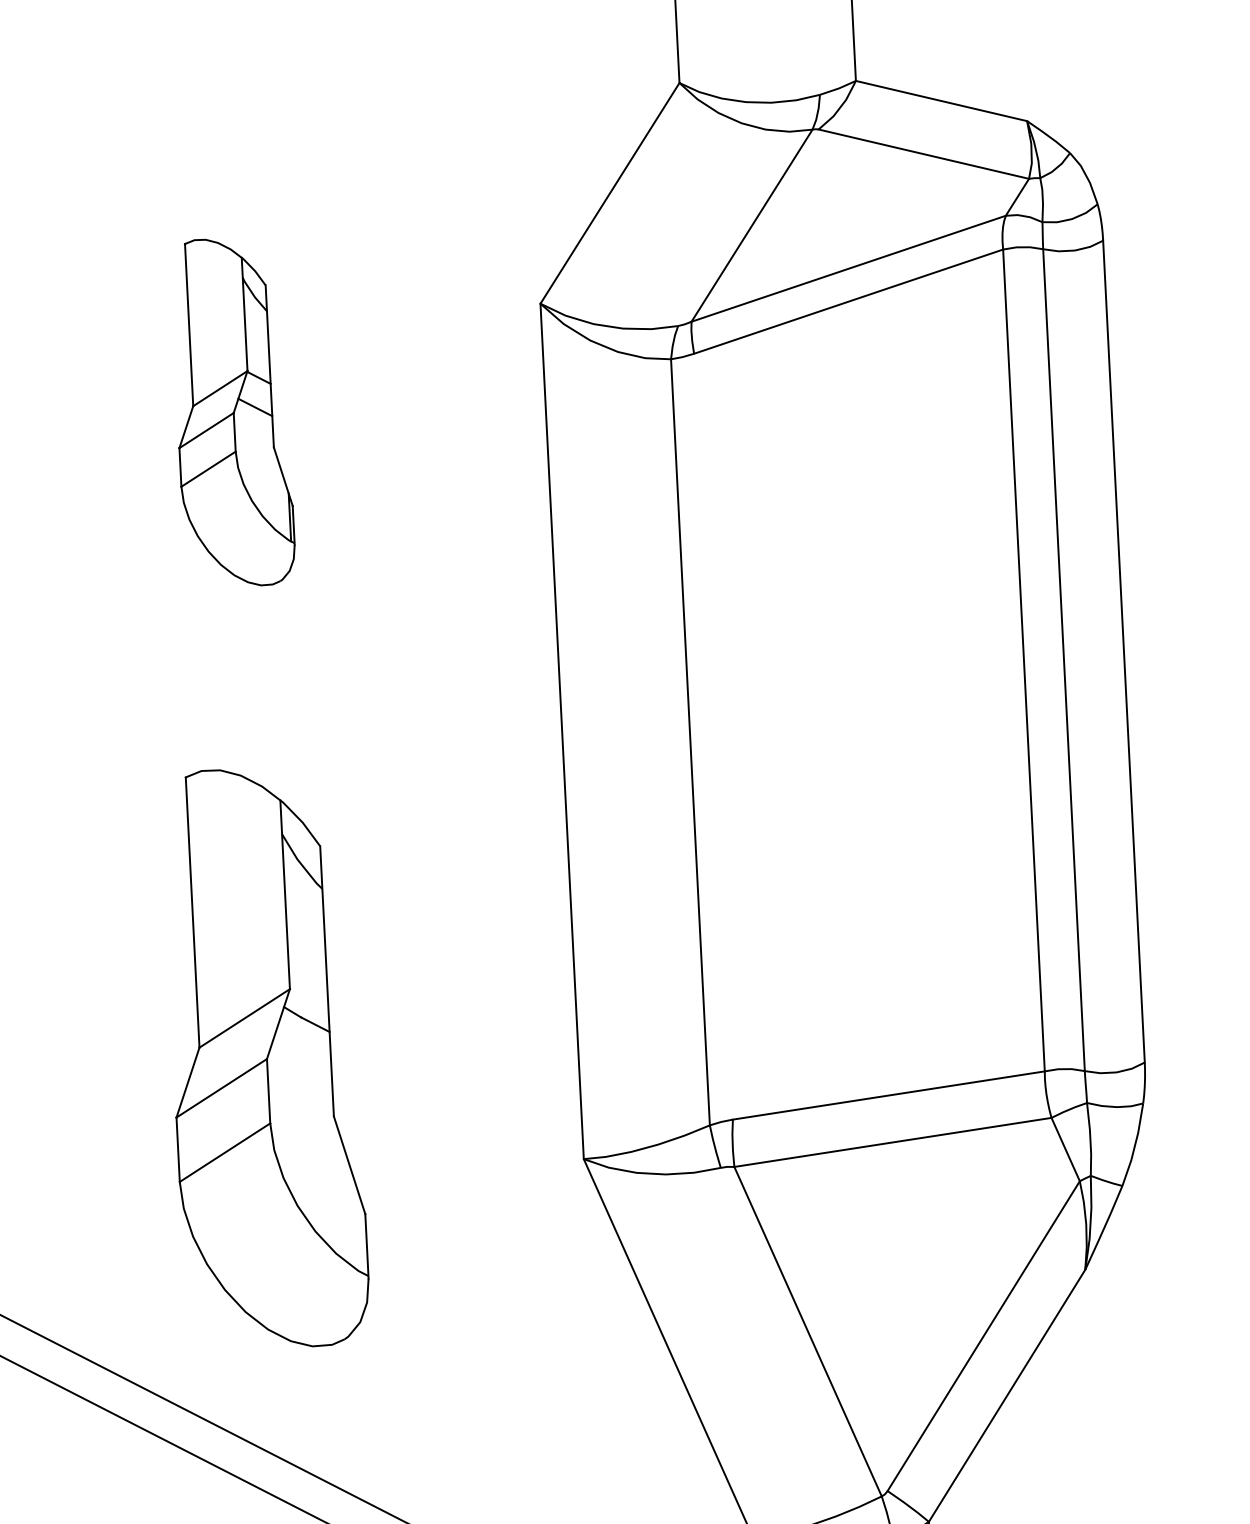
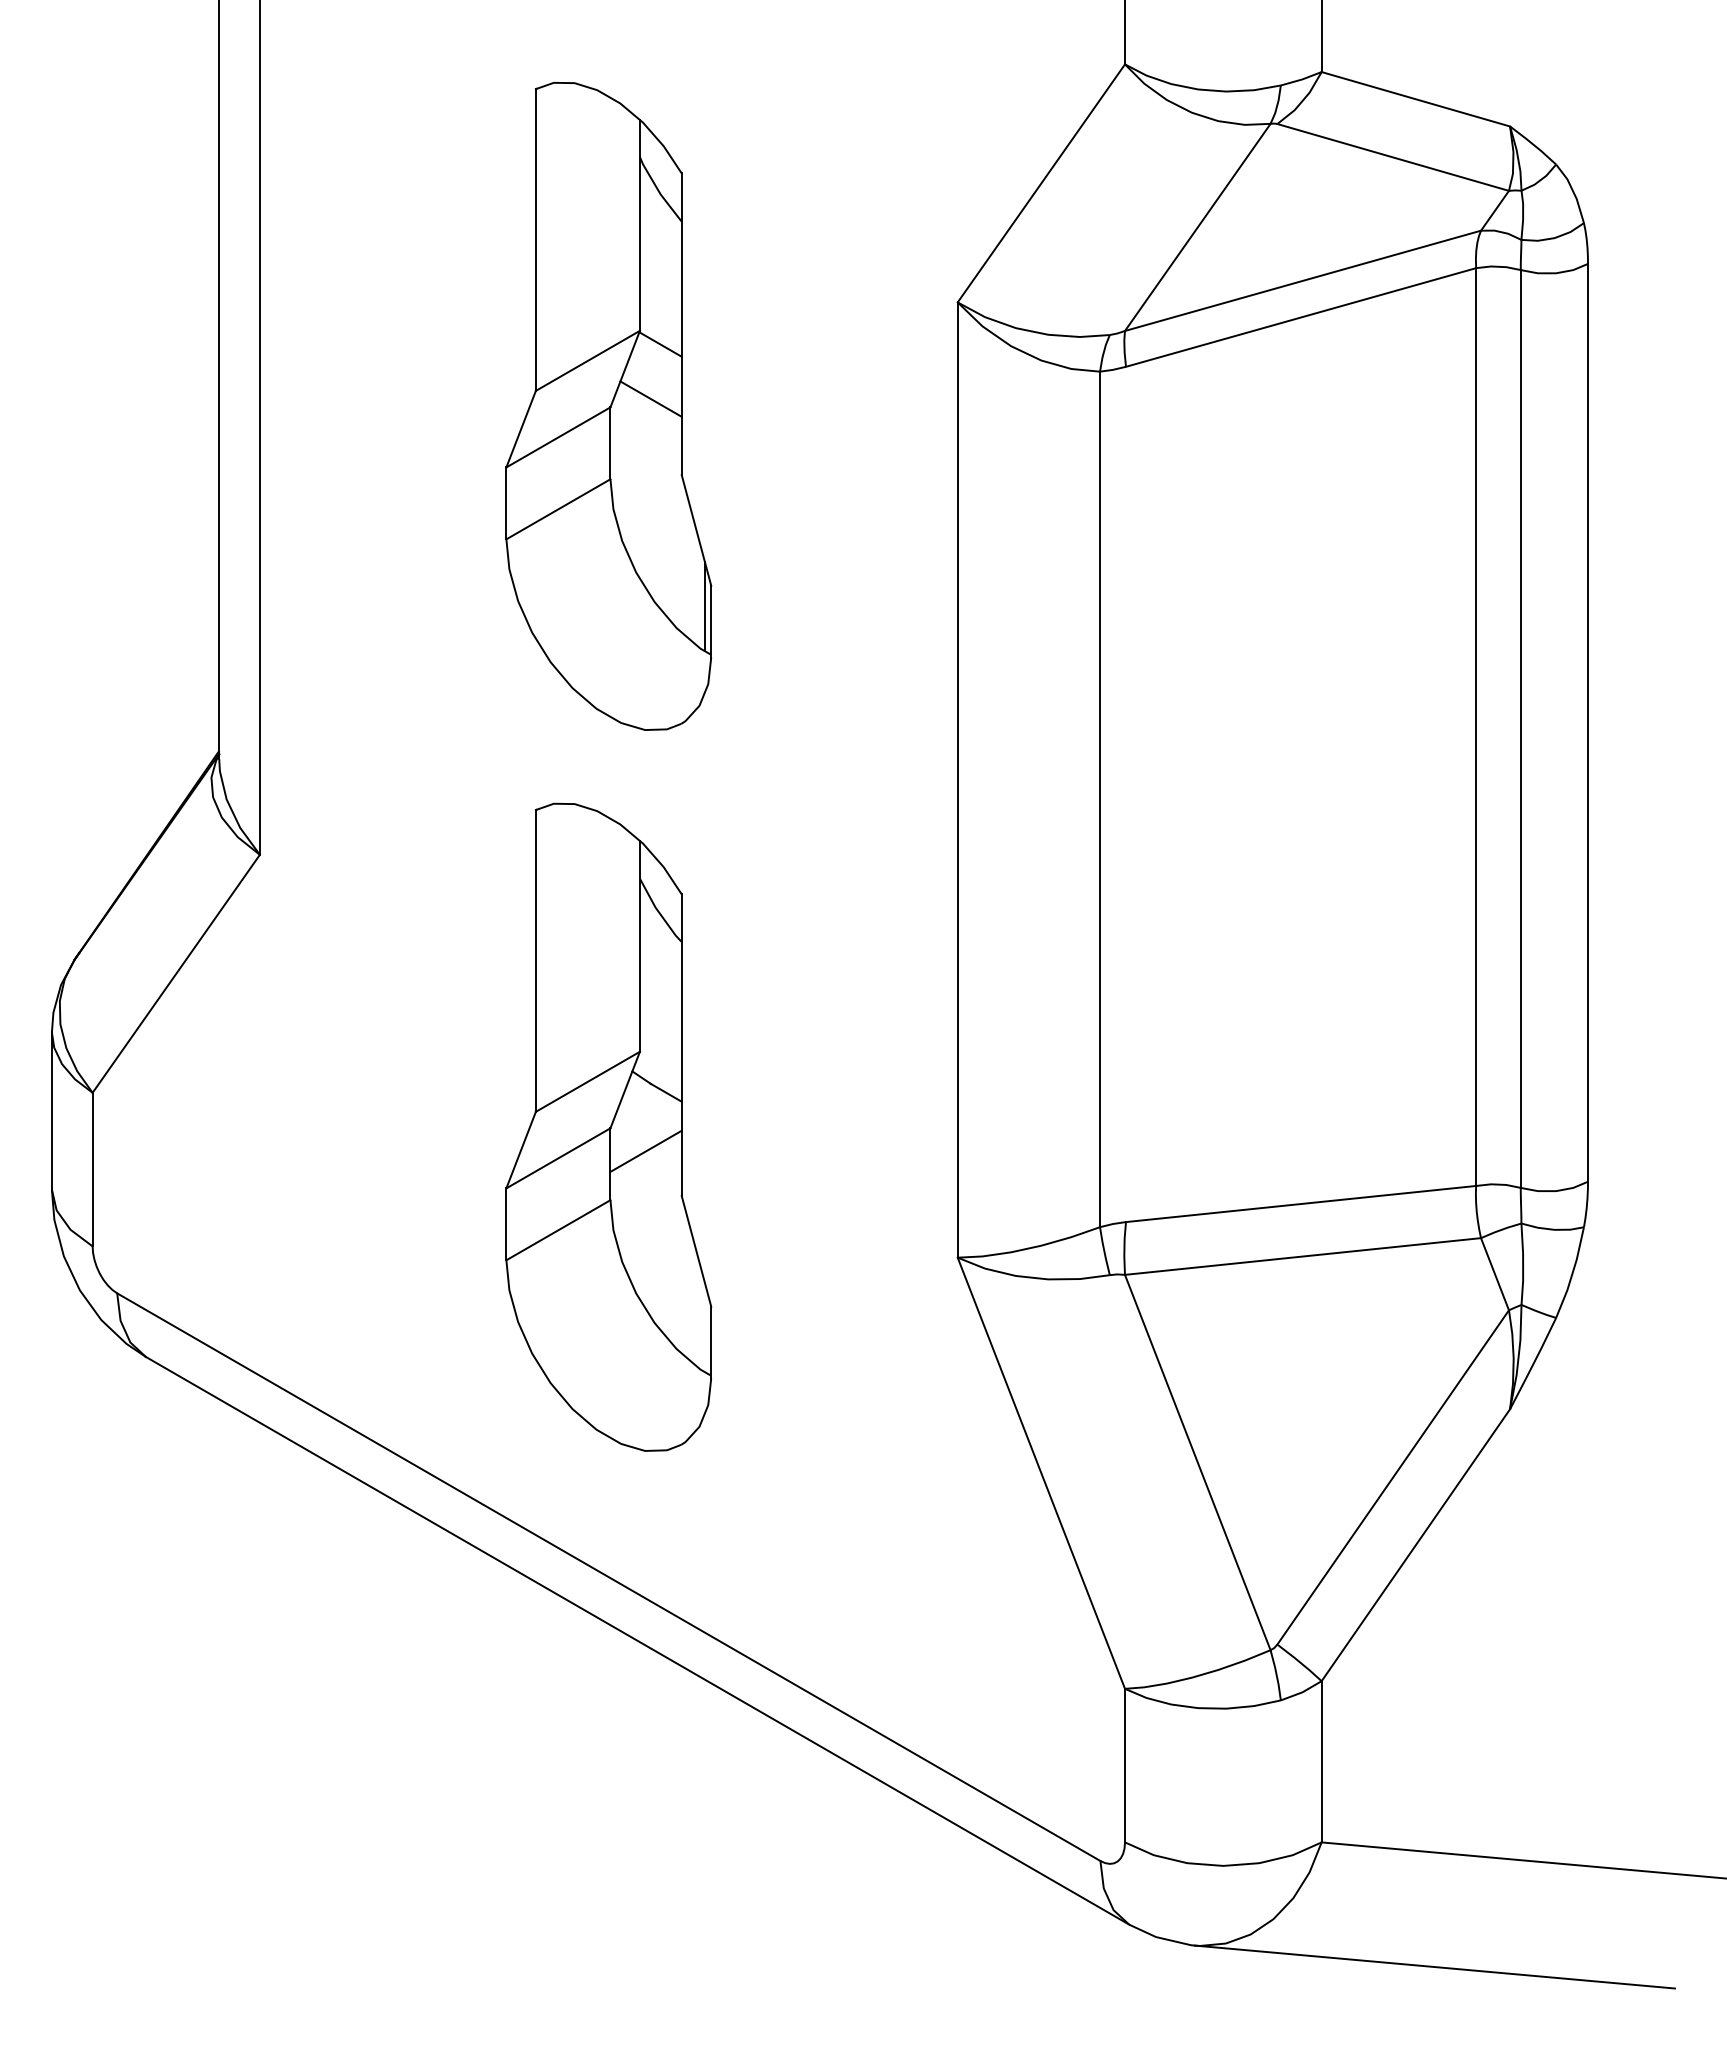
part: (232, 411) -> (608, 405), size x1.67
line: (299, 1077) -> (645, 1150), added

